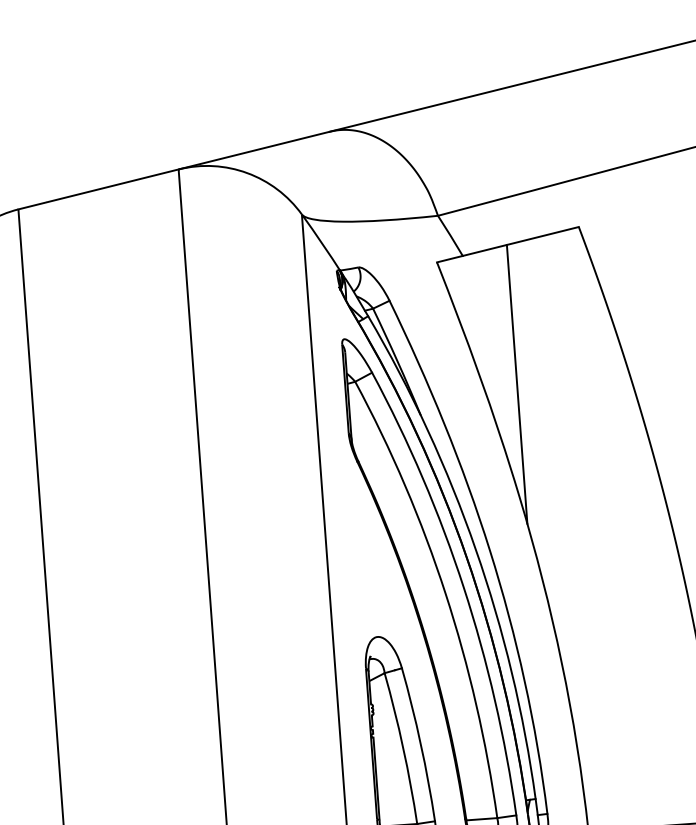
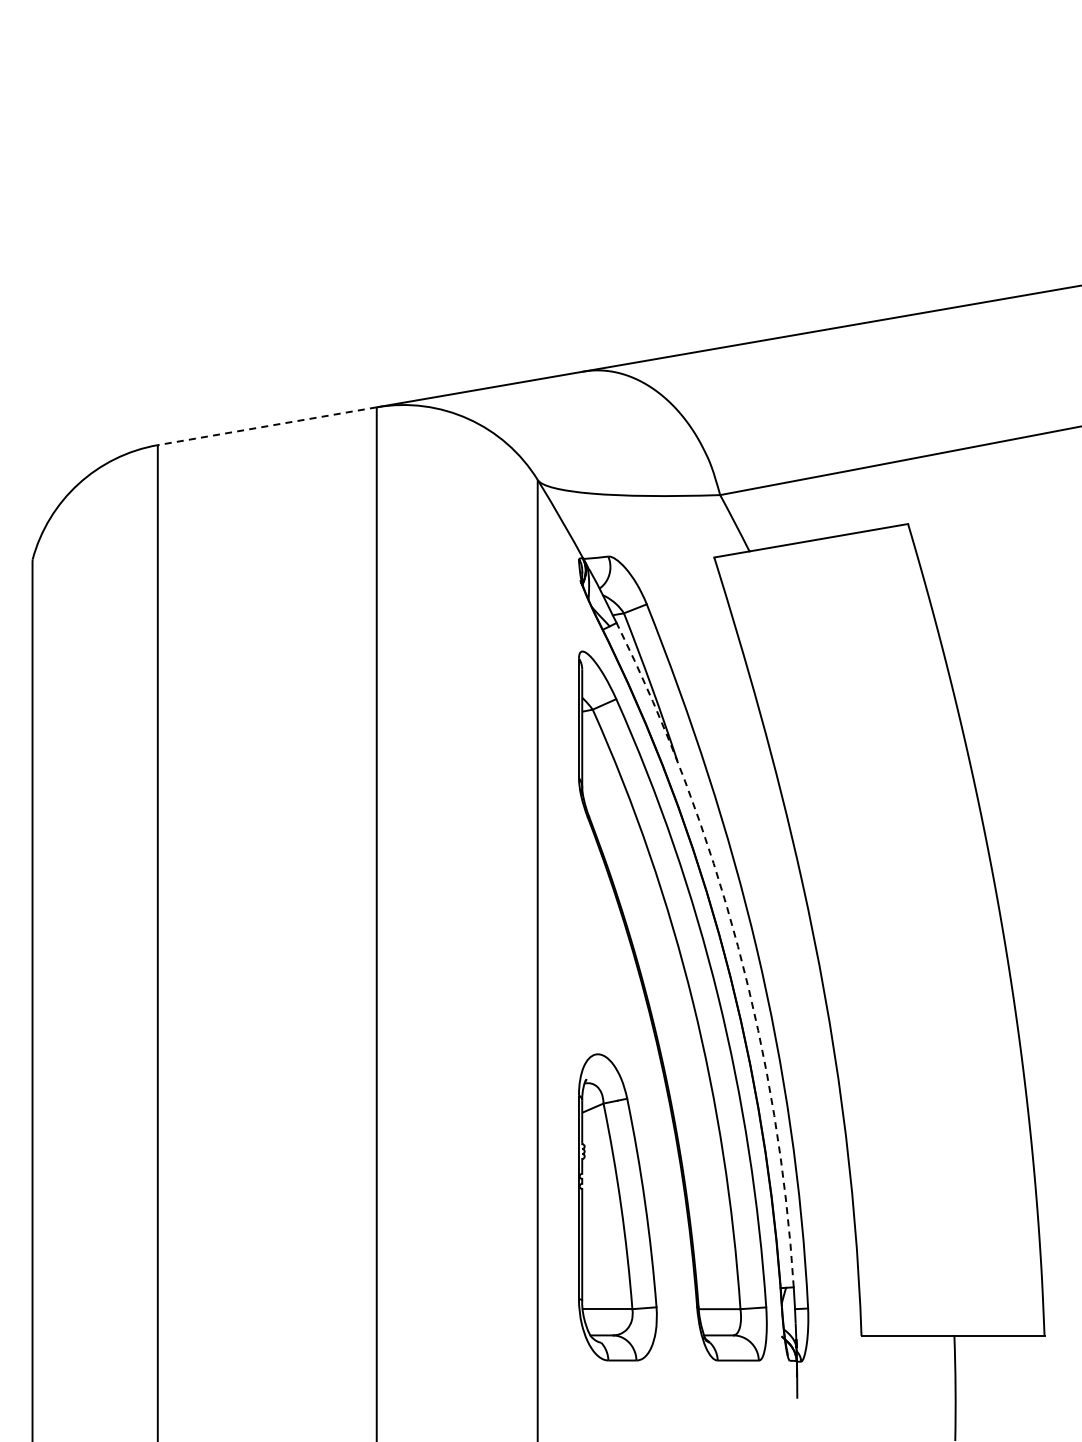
line: (97, 189) -> (266, 426), solid -> dashed
line: (516, 384) -> (809, 729), removed
arc: (476, 549) -> (738, 946), solid -> dashed

